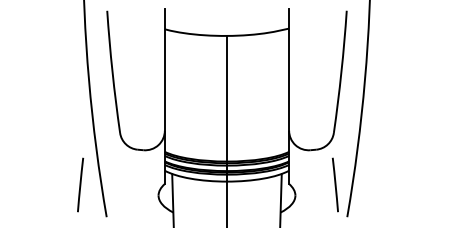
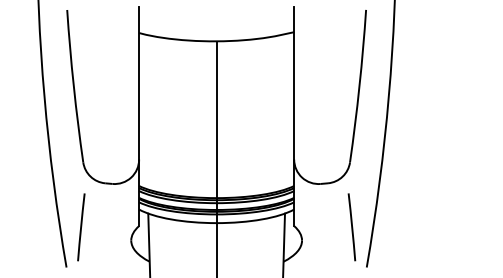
line: (80, 184) -> (81, 226), moved

